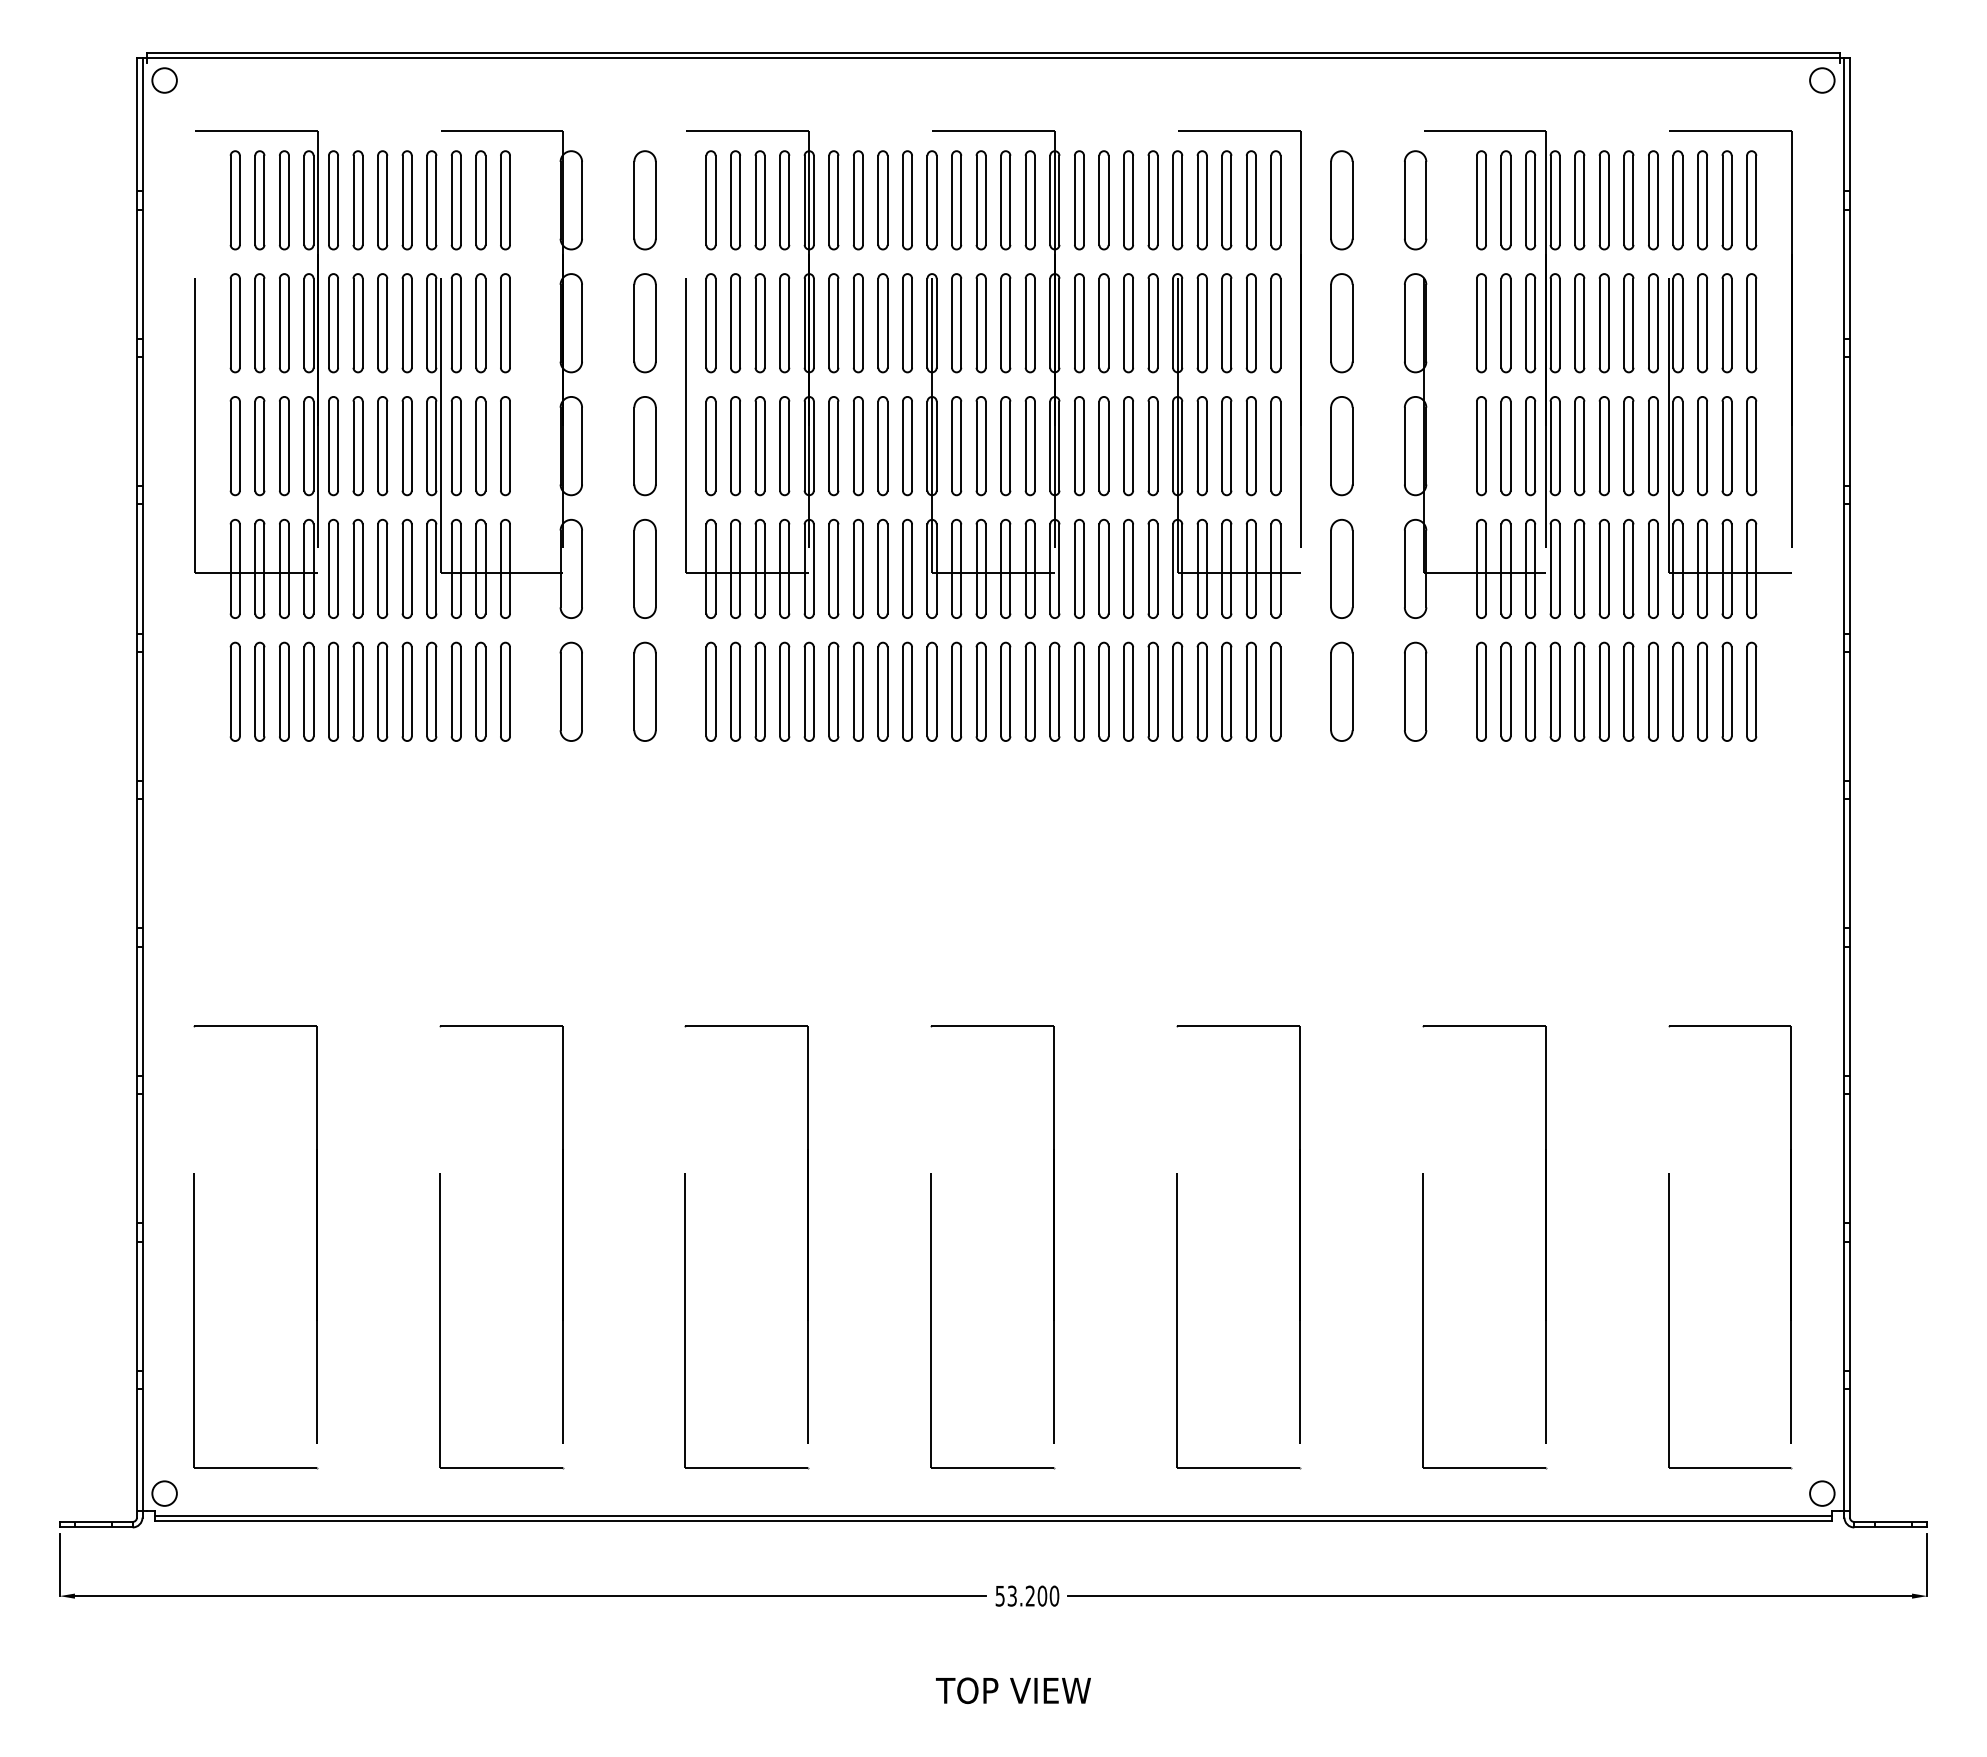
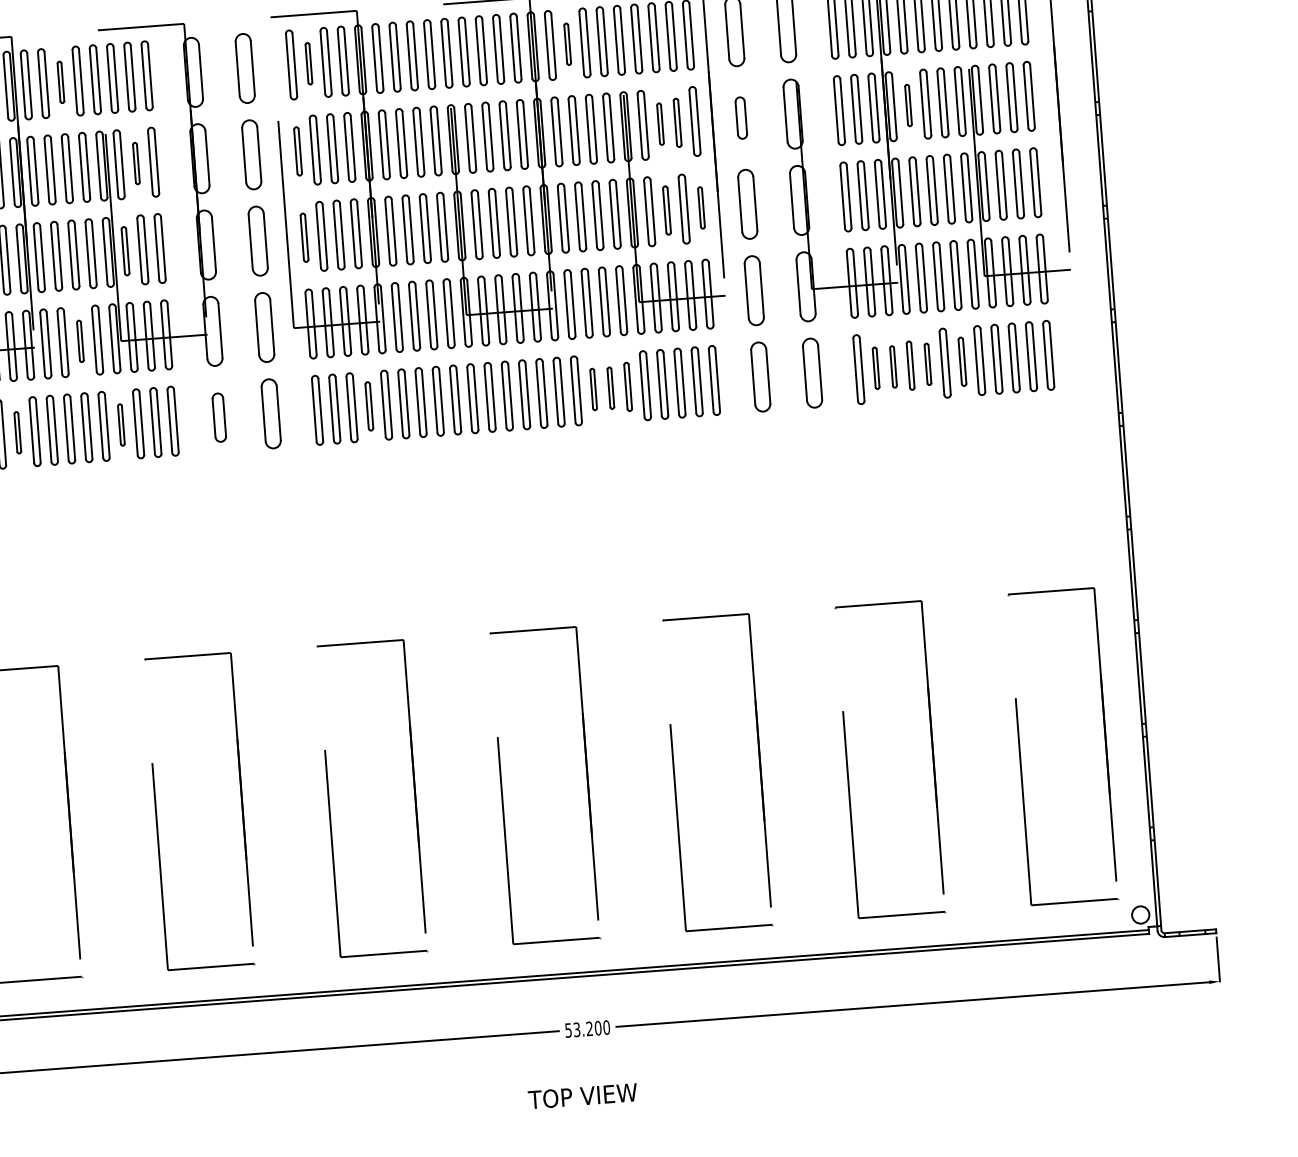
part: (382, 200) -> (60, 82), size x0.6
part: (735, 200) -> (308, 63), size x0.6
part: (1103, 200) -> (567, 44), size x0.6
part: (480, 323) -> (136, 163), size x0.6
part: (710, 323) -> (297, 151), size x0.7
part: (1226, 323) -> (660, 124), size x0.6
part: (1250, 323) -> (677, 123), size x0.7
part: (1341, 323) -> (741, 118), size x0.6
part: (1579, 323) -> (908, 105), size x0.6
part: (455, 446) -> (125, 251), size x0.7
part: (710, 446) -> (304, 238), size x0.7
part: (1226, 446) -> (666, 210), size x0.7
part: (1275, 446) -> (701, 208), size x0.6
part: (382, 568) -> (80, 341), size x0.6
part: (284, 691) -> (17, 432), size x0.6
part: (431, 691) -> (121, 424), size x0.6
part: (570, 691) -> (218, 417), size x0.7
part: (784, 691) -> (369, 406), size x0.7
part: (1103, 691) -> (593, 389), size x0.6
part: (1128, 691) -> (610, 388), size x0.6
part: (1152, 691) -> (627, 386), size x0.7
part: (1505, 691) -> (875, 368), size x0.6
part: (1530, 691) -> (893, 366), size x0.6
part: (1554, 691) -> (910, 365), size x0.7
part: (1579, 691) -> (927, 364), size x0.6
part: (1628, 691) -> (962, 361), size x0.7

